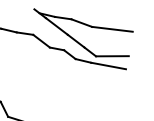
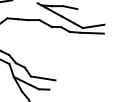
line: (111, 28) -> (90, 8), removed

